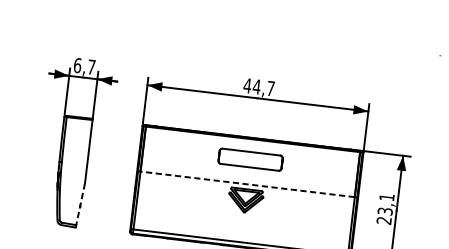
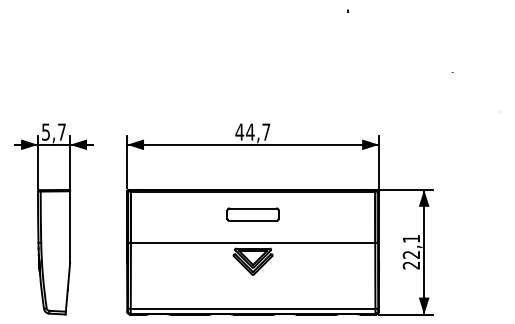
text: (78, 65) -> (46, 131), 6,7 -> 5,7
part: (250, 159) -> (252, 214), size x0.71
line: (247, 183) -> (252, 242), dashed -> solid
line: (80, 204) -> (67, 288), dashed -> solid
text: (385, 211) -> (411, 254), 23,1 -> 22,1

